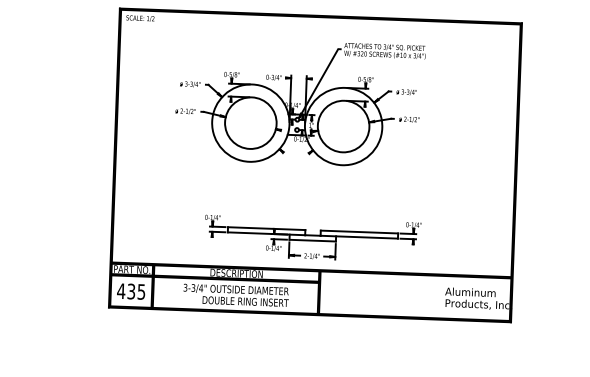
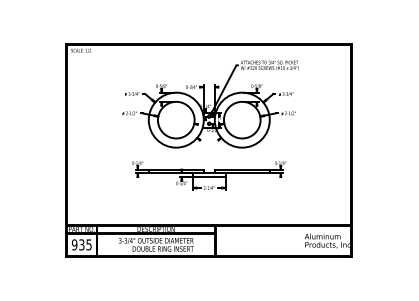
part: (299, 102) -> (210, 104), moved
part: (313, 238) -> (209, 175), moved
text: (121, 290) -> (74, 244), 435 -> 935

